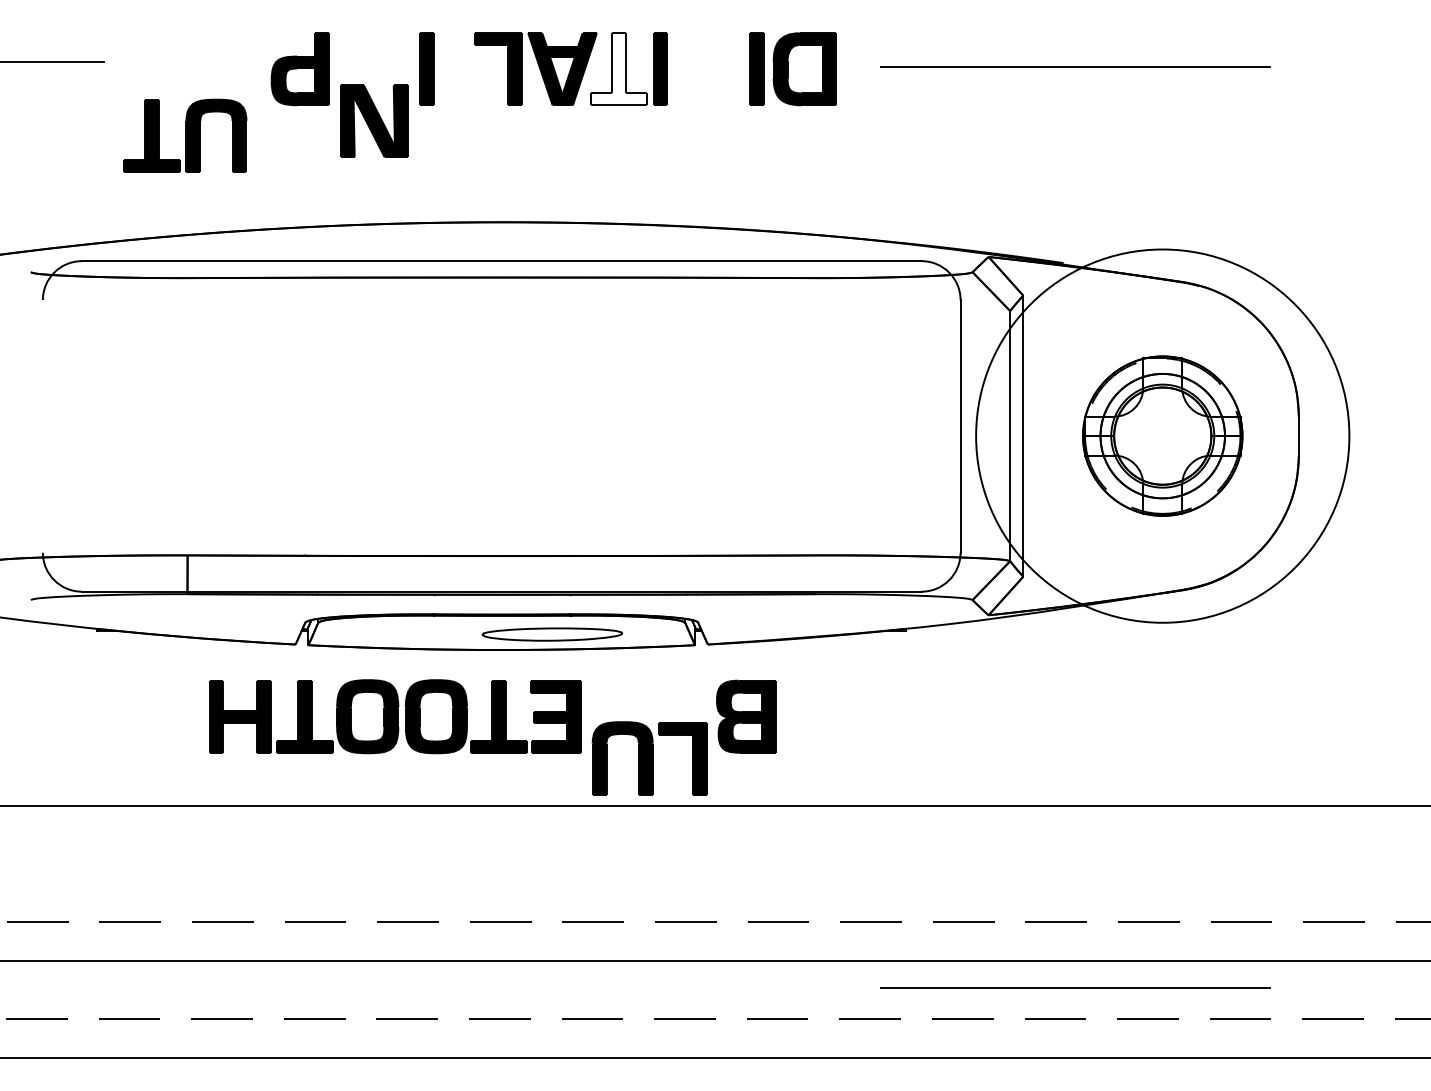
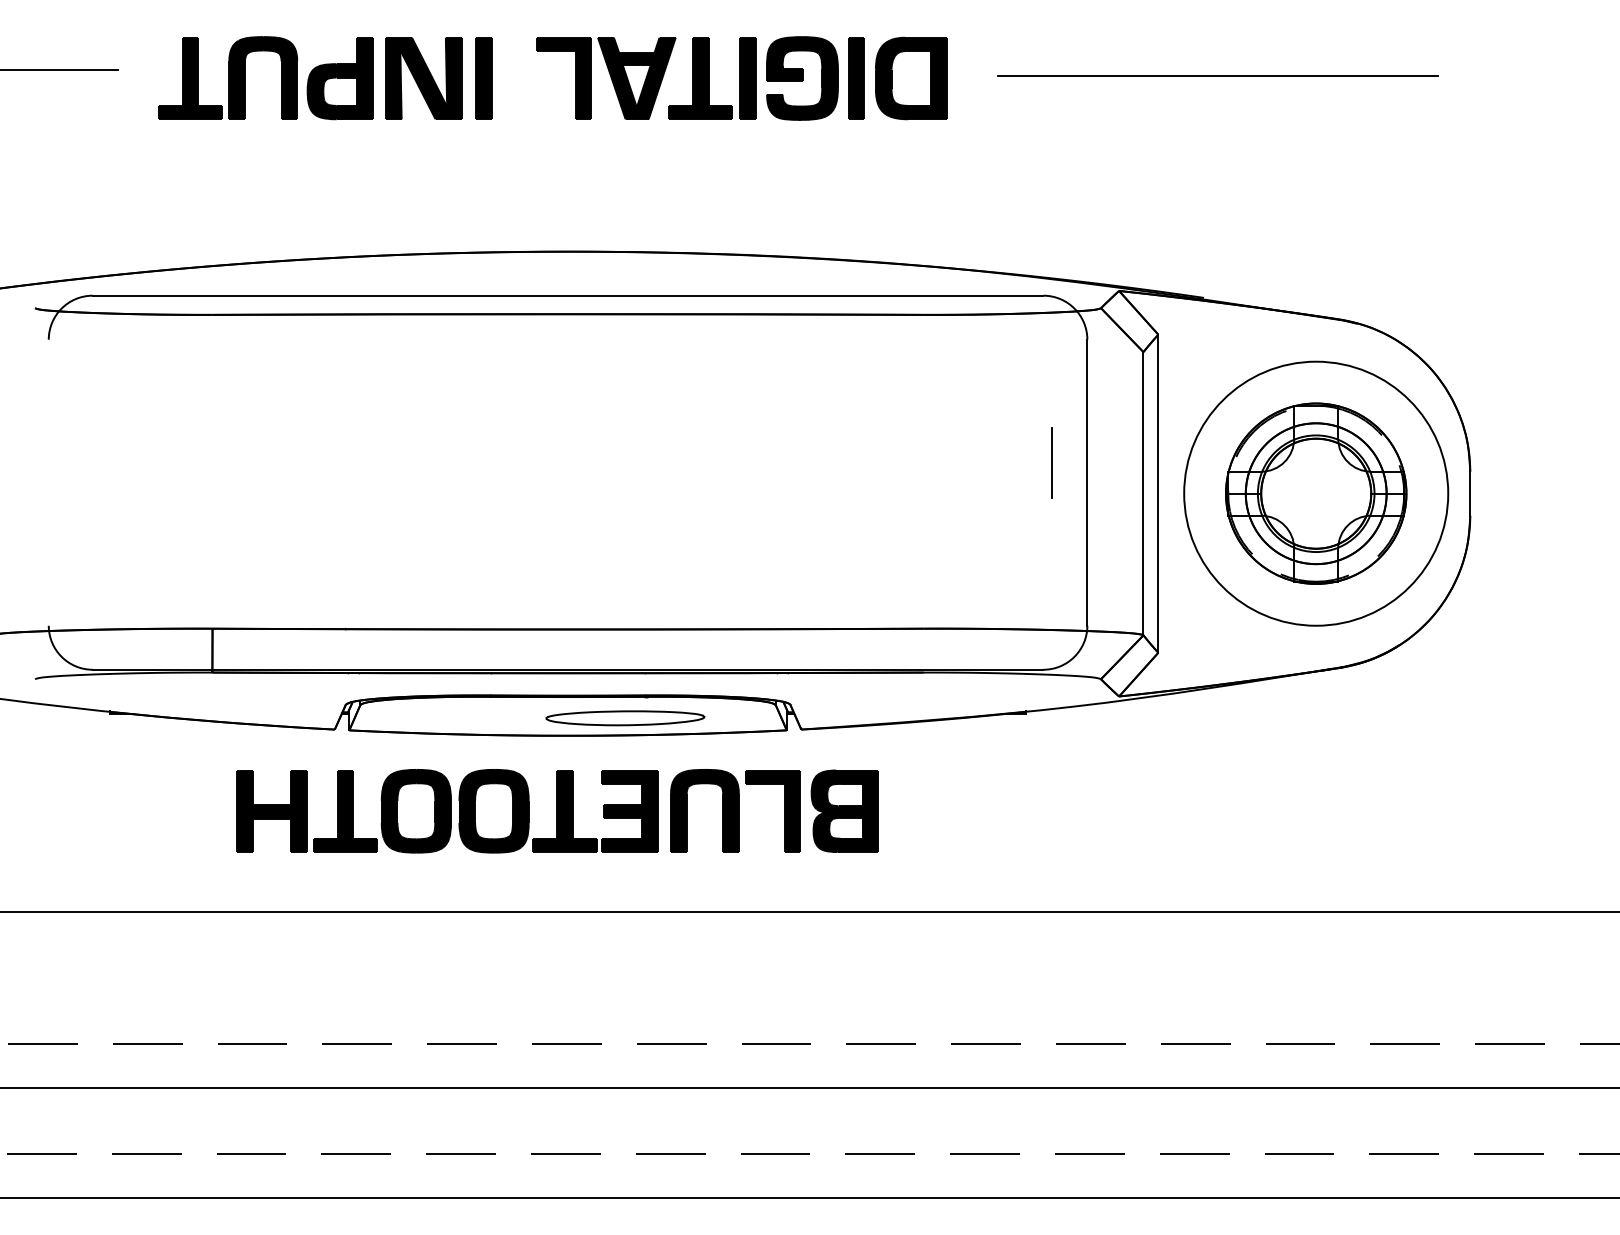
part: (708, 68) -> (802, 77), added
fill: (618, 69) -> (700, 78), added
part: (374, 120) -> (424, 77), moved
part: (185, 135) -> (228, 77), moved
line: (929, 408) -> (1052, 462), added
circle: (1162, 435) -> (1315, 493), size x0.62
part: (649, 758) -> (735, 811), moved
line: (1075, 987) -> (1217, 1117), removed

